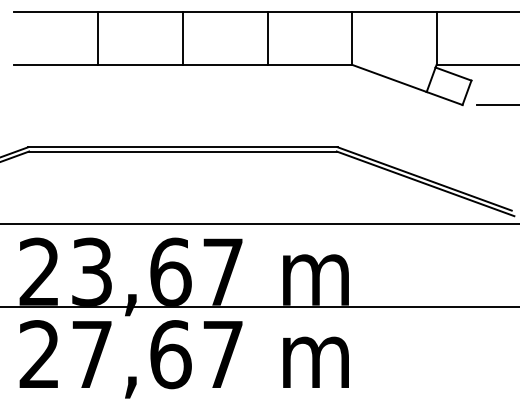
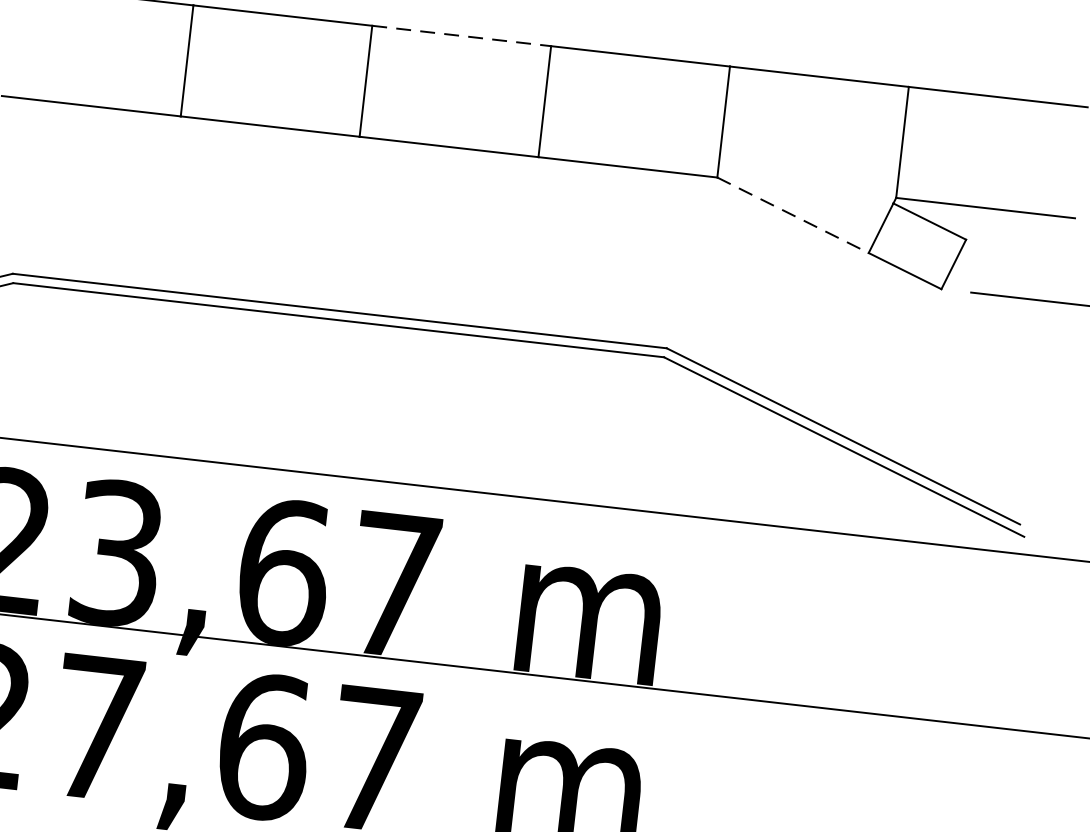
line: (225, 12) -> (462, 36), solid -> dashed
line: (389, 78) -> (793, 215), solid -> dashed

